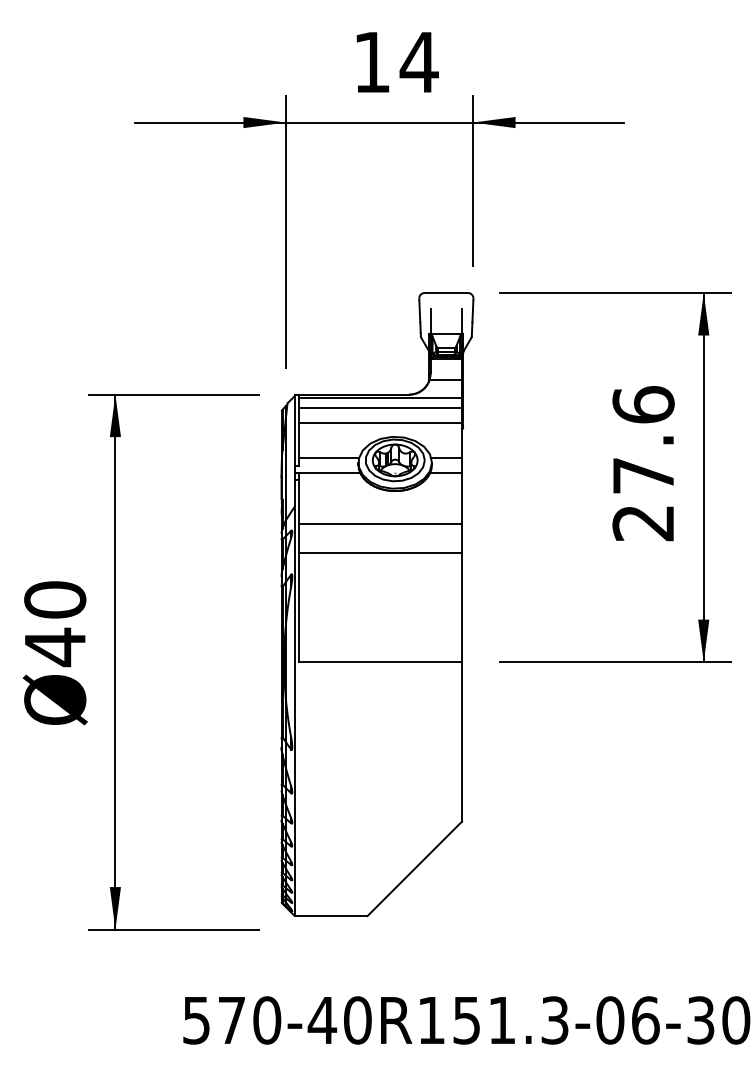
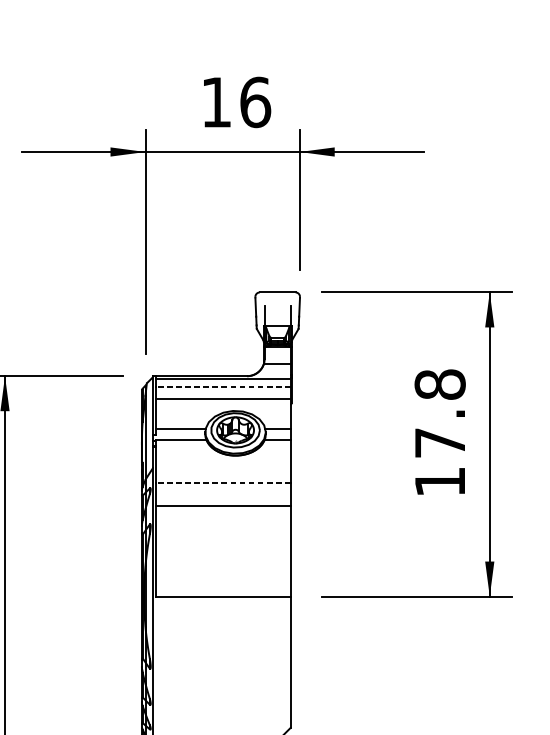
text: (418, 62) -> (254, 102), 14 -> 16
line: (380, 407) -> (223, 386), solid -> dashed
text: (643, 463) -> (440, 432), 27.6 -> 17.8
line: (380, 524) -> (223, 483), solid -> dashed

